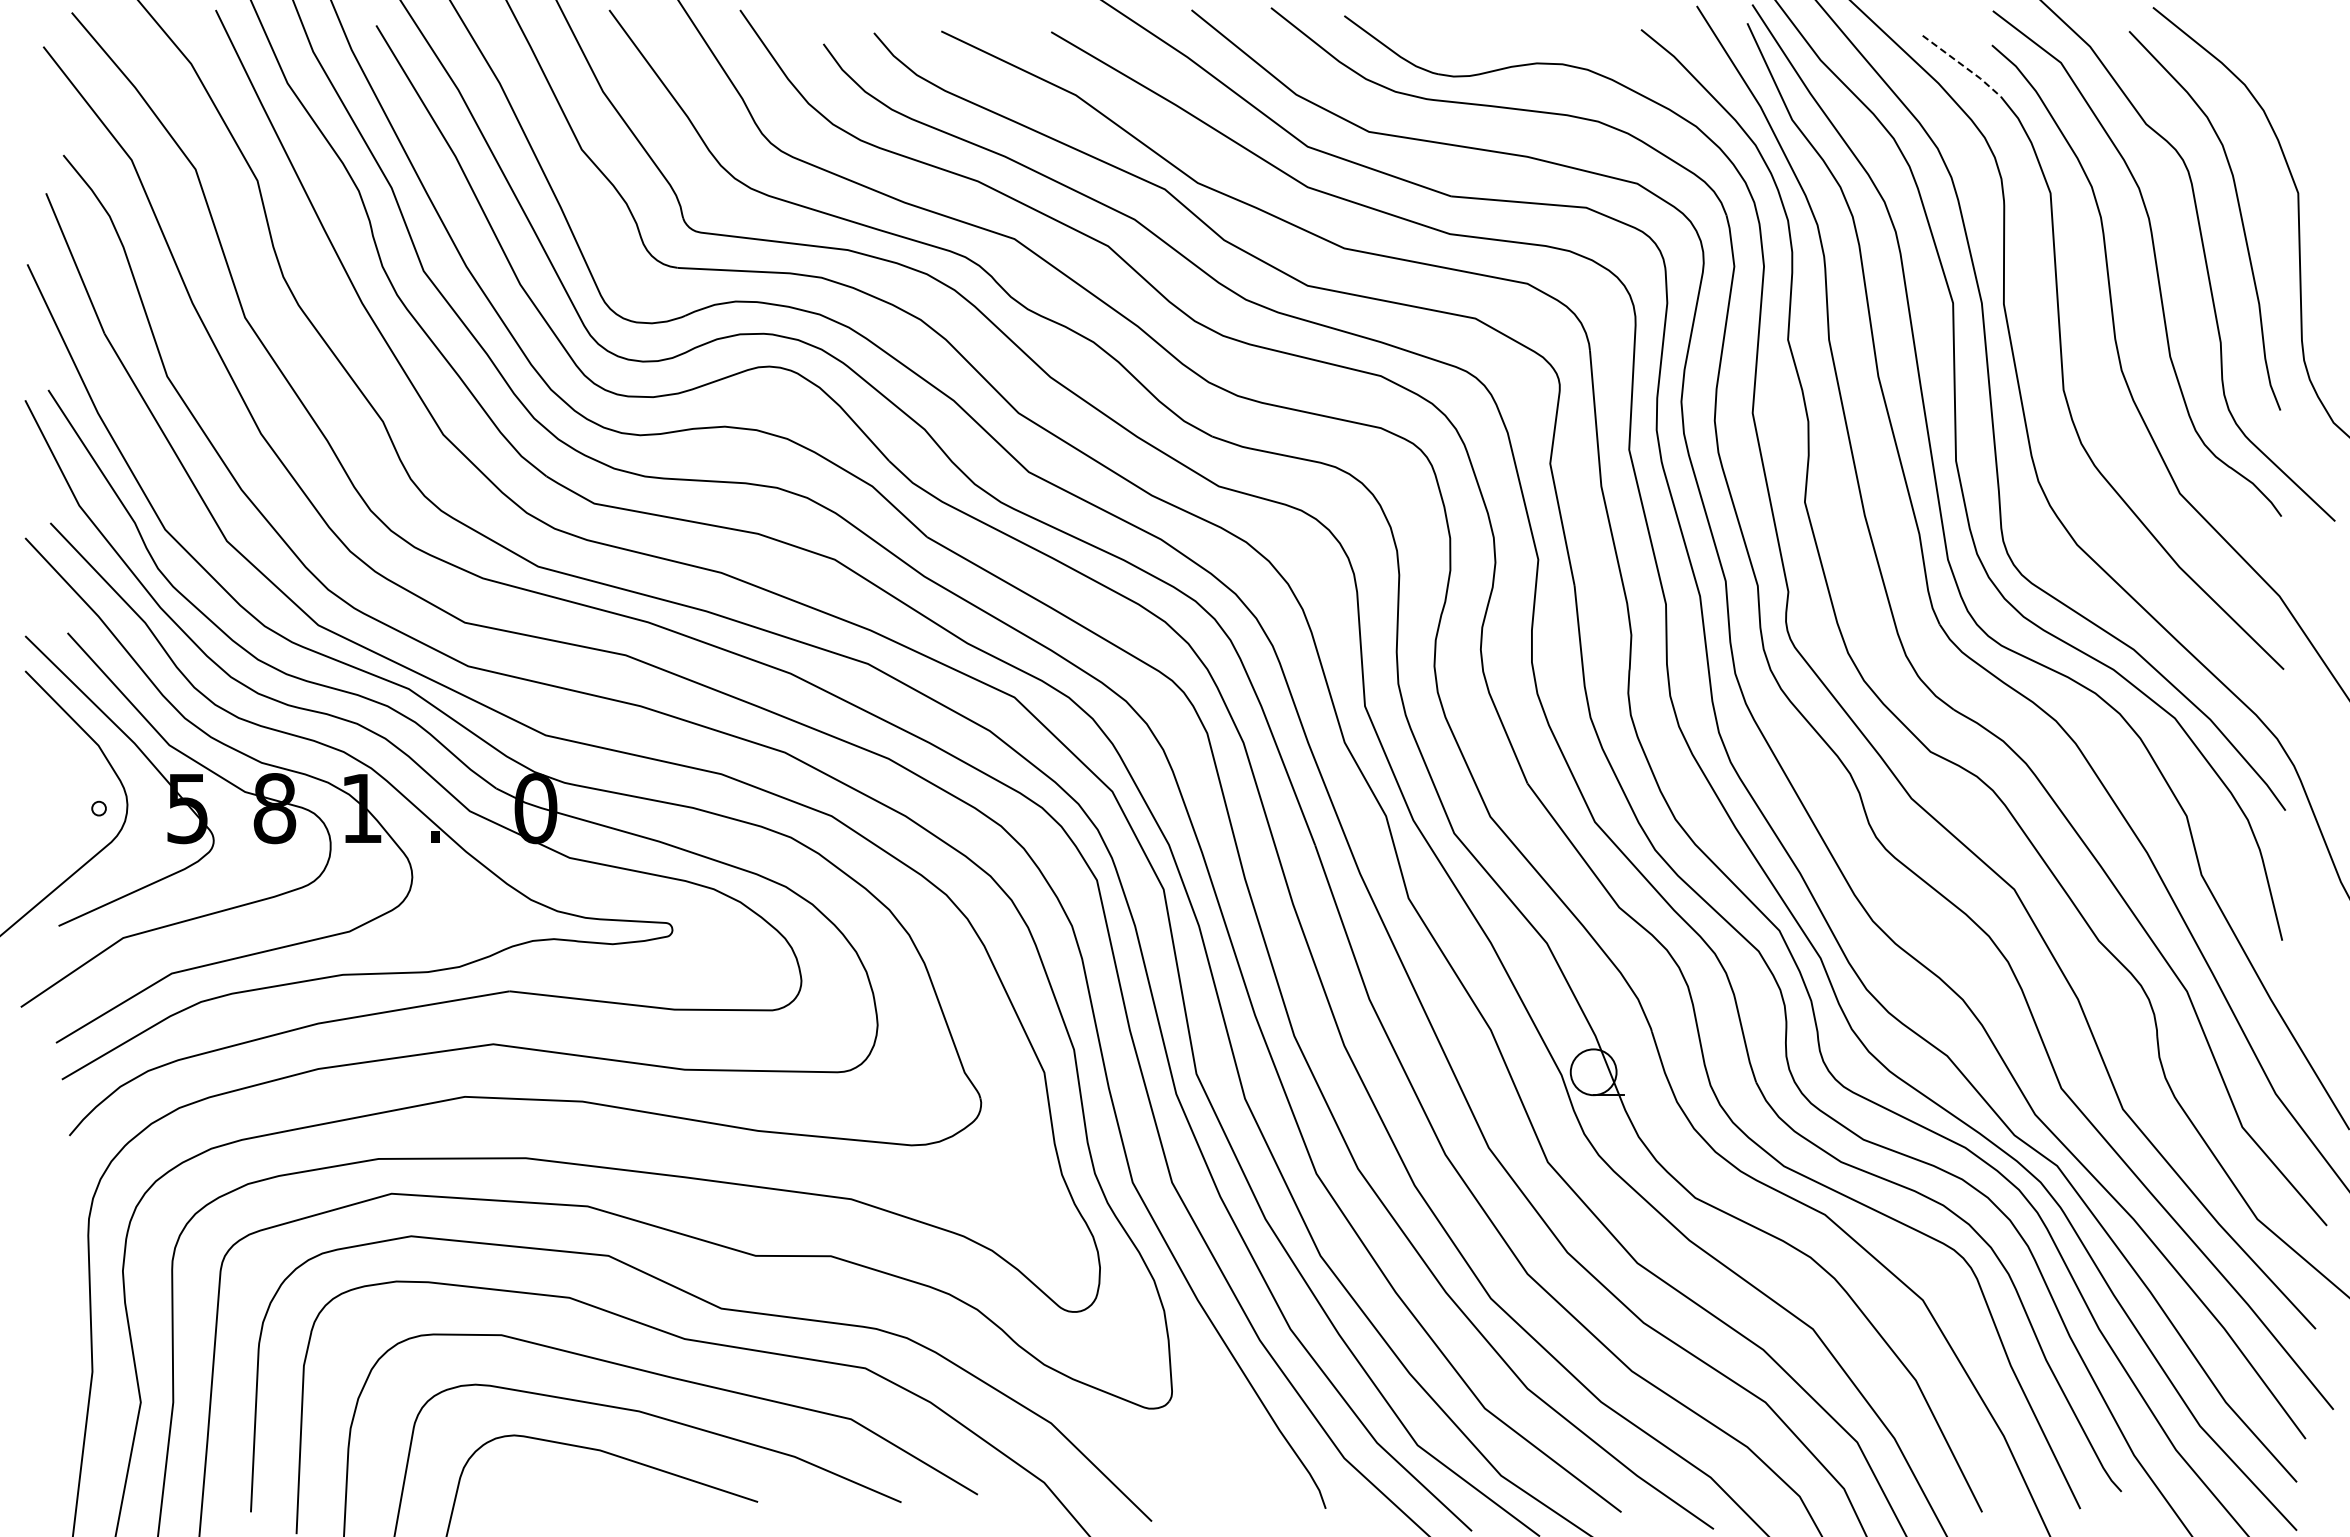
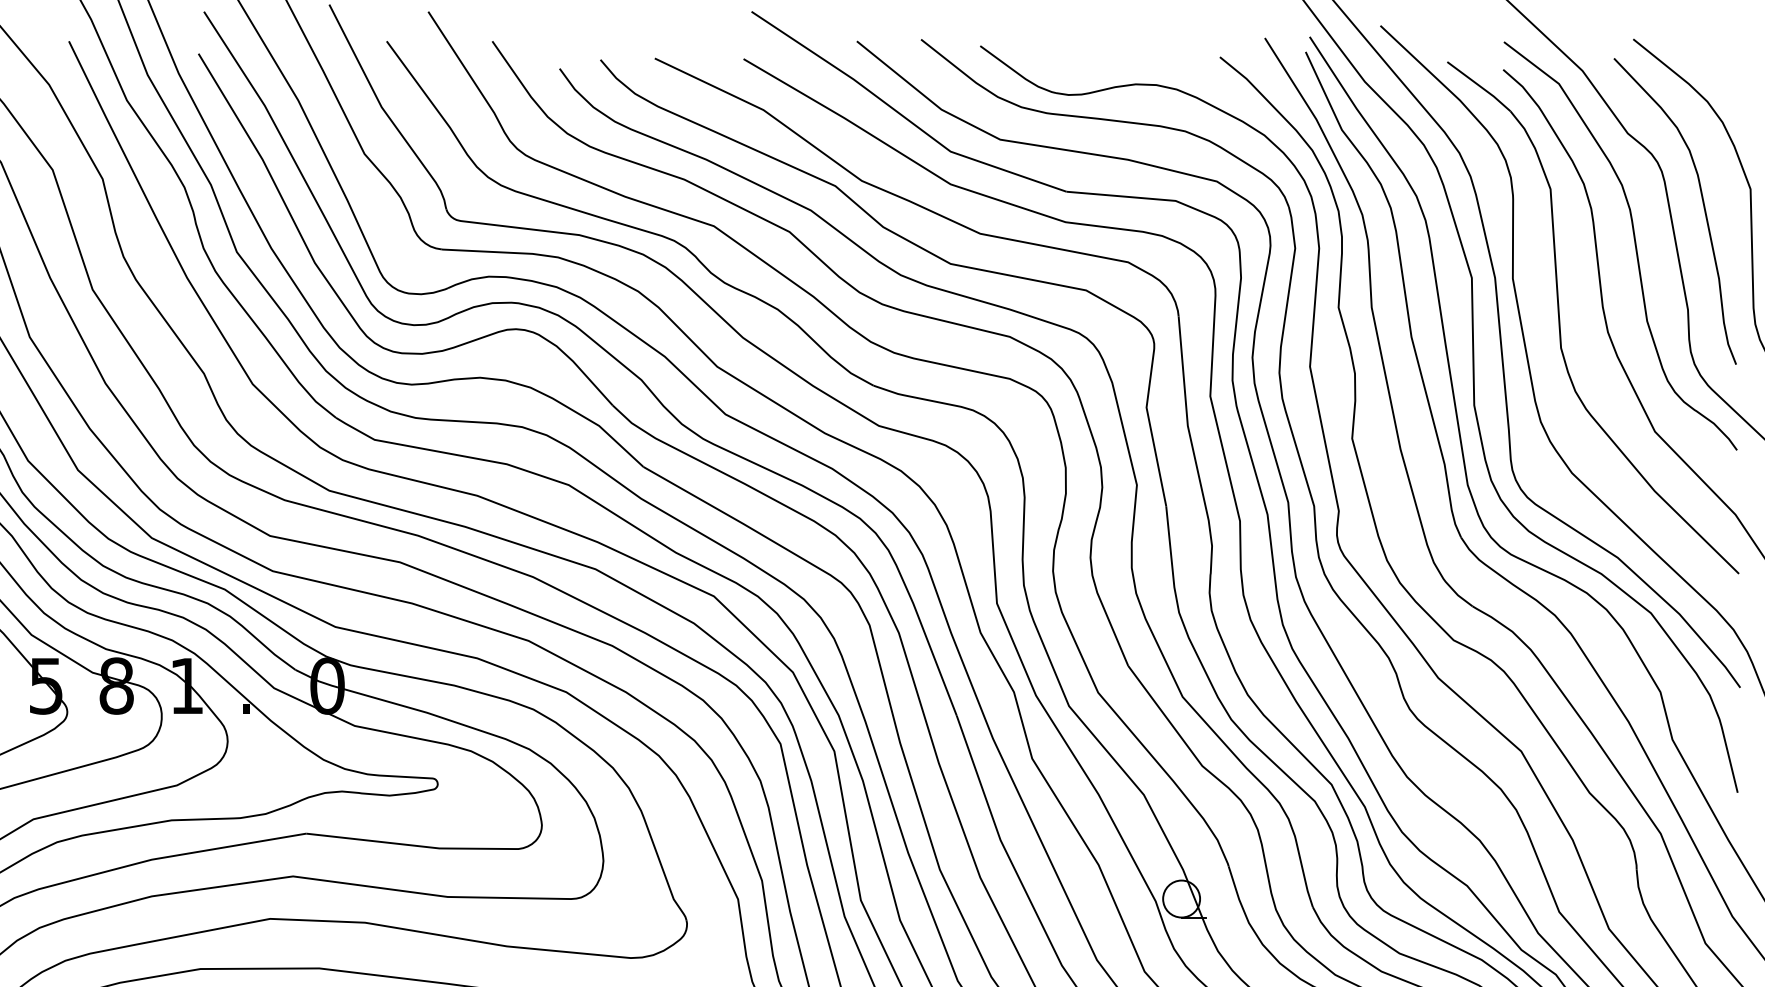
line: (1963, 65) -> (1480, 86), dashed -> solid

